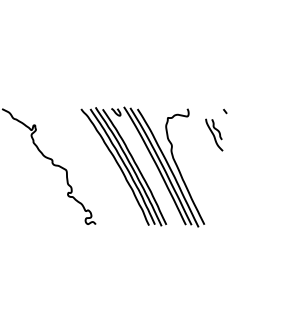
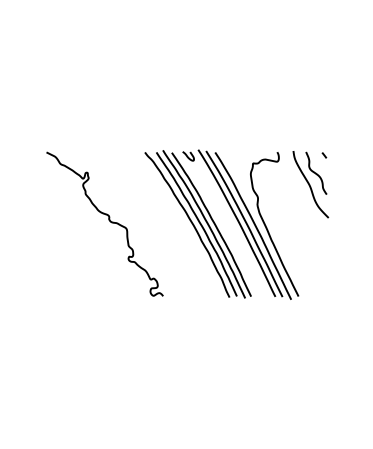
part: (214, 134) -> (310, 184), size x1.67

